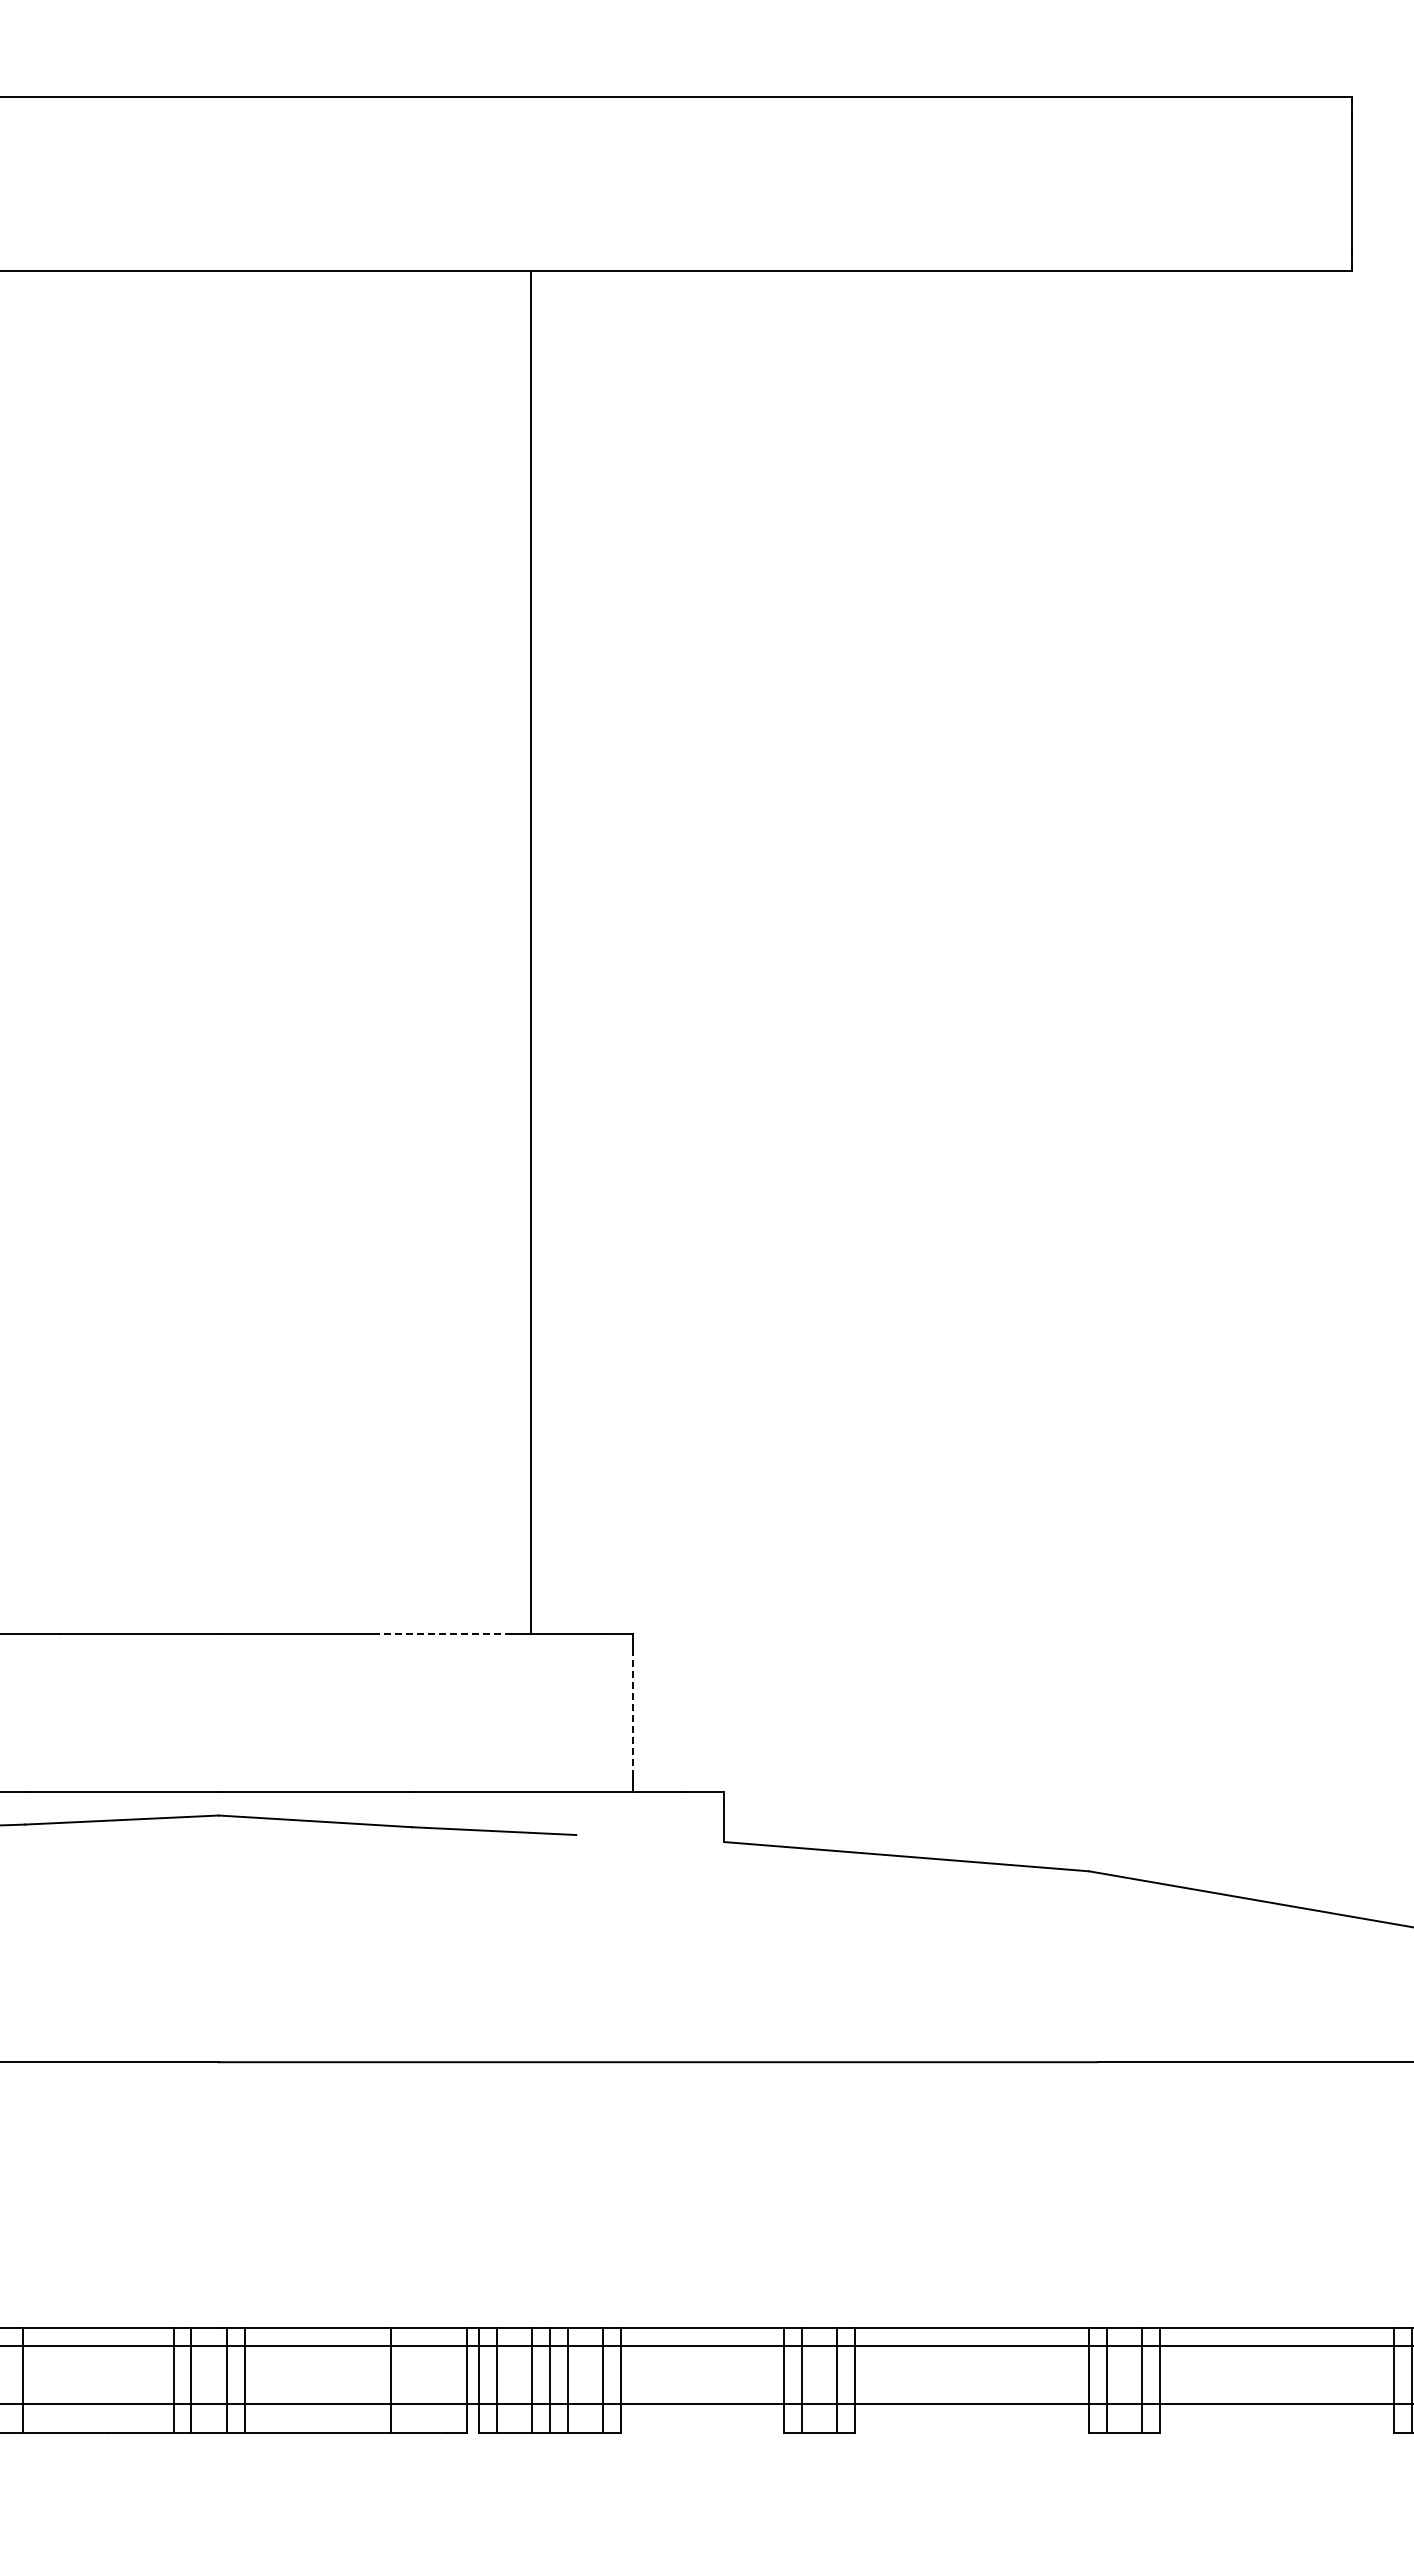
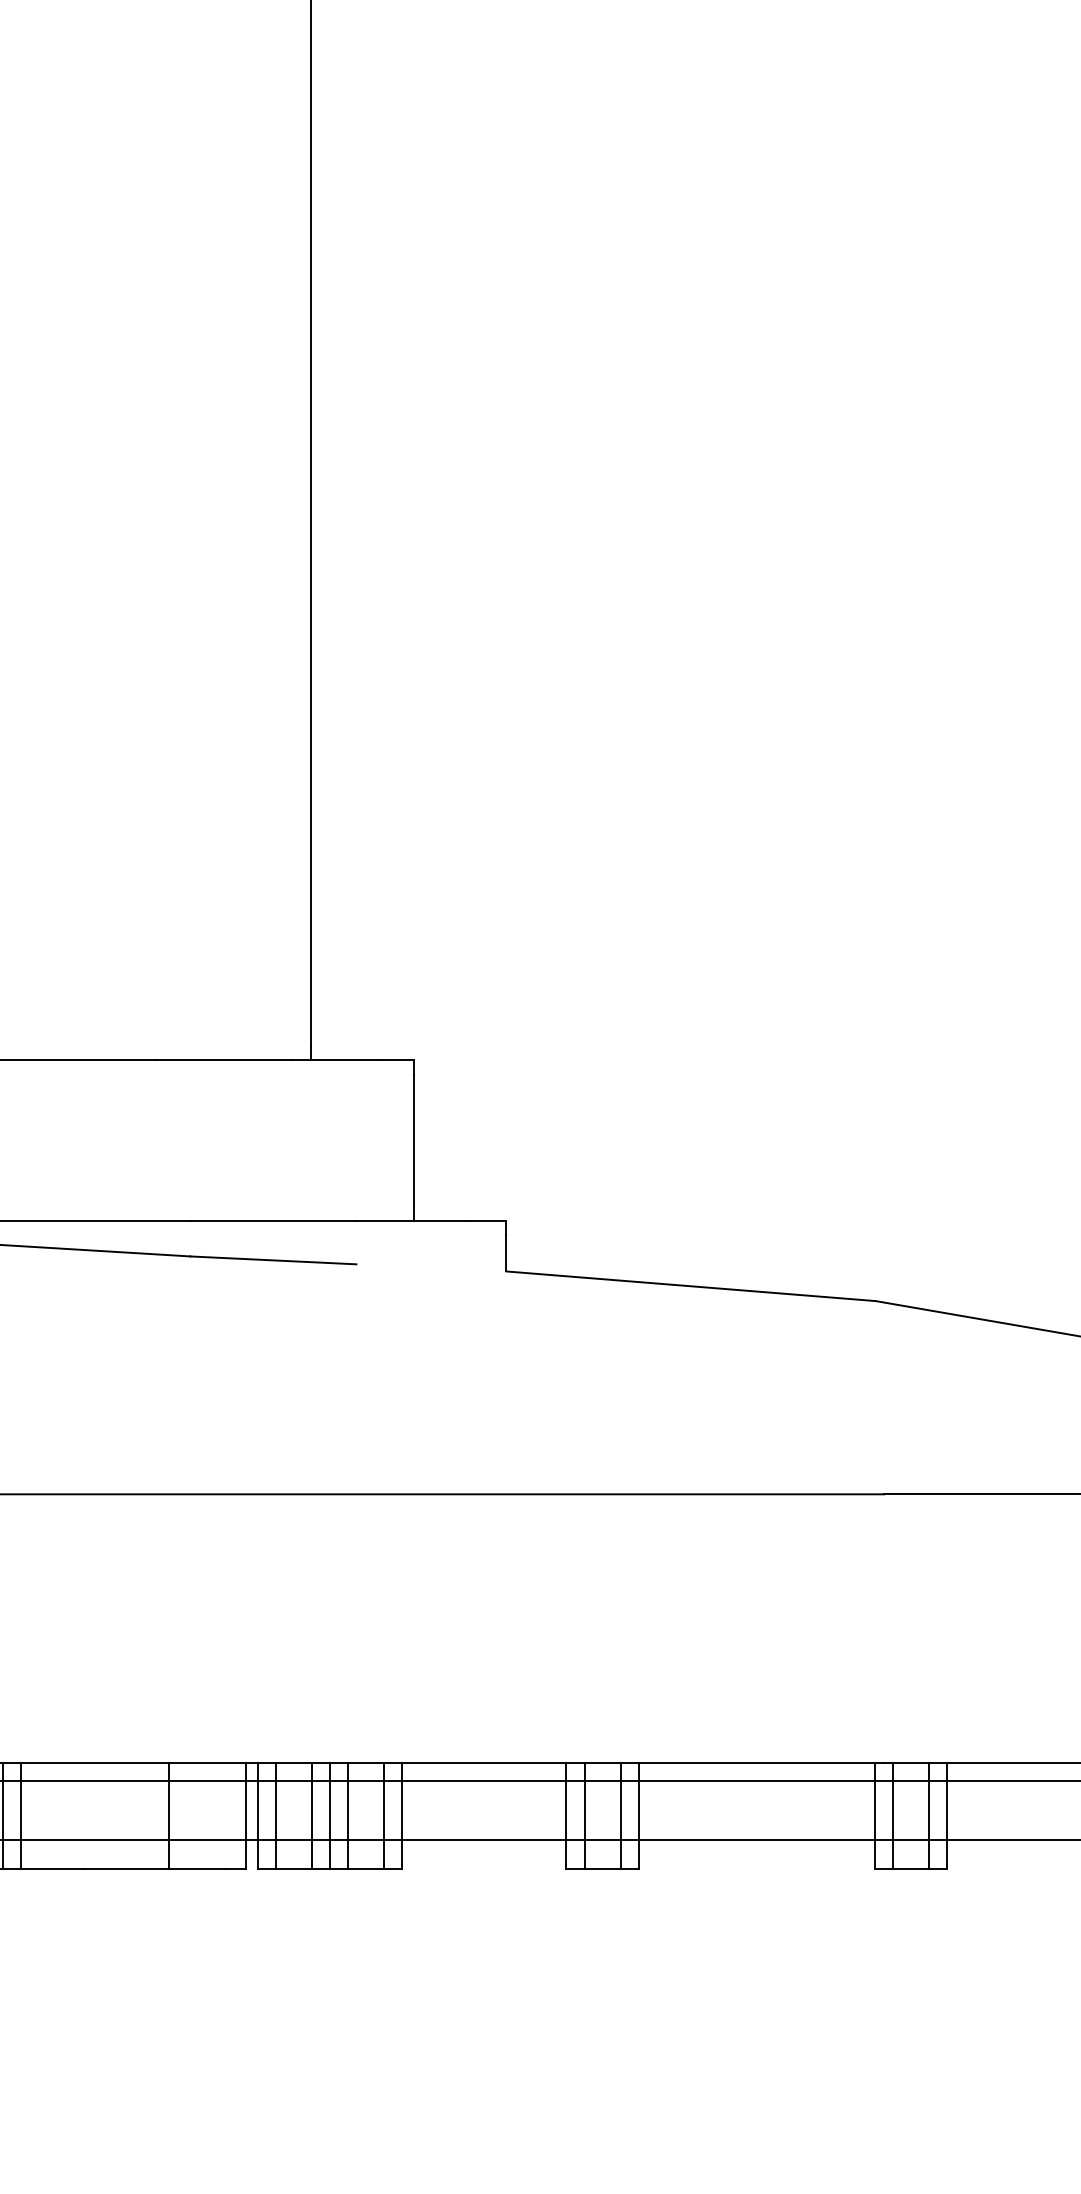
line: (444, 1633) -> (223, 1060), dashed -> solid
line: (633, 1712) -> (414, 1140), dashed -> solid

